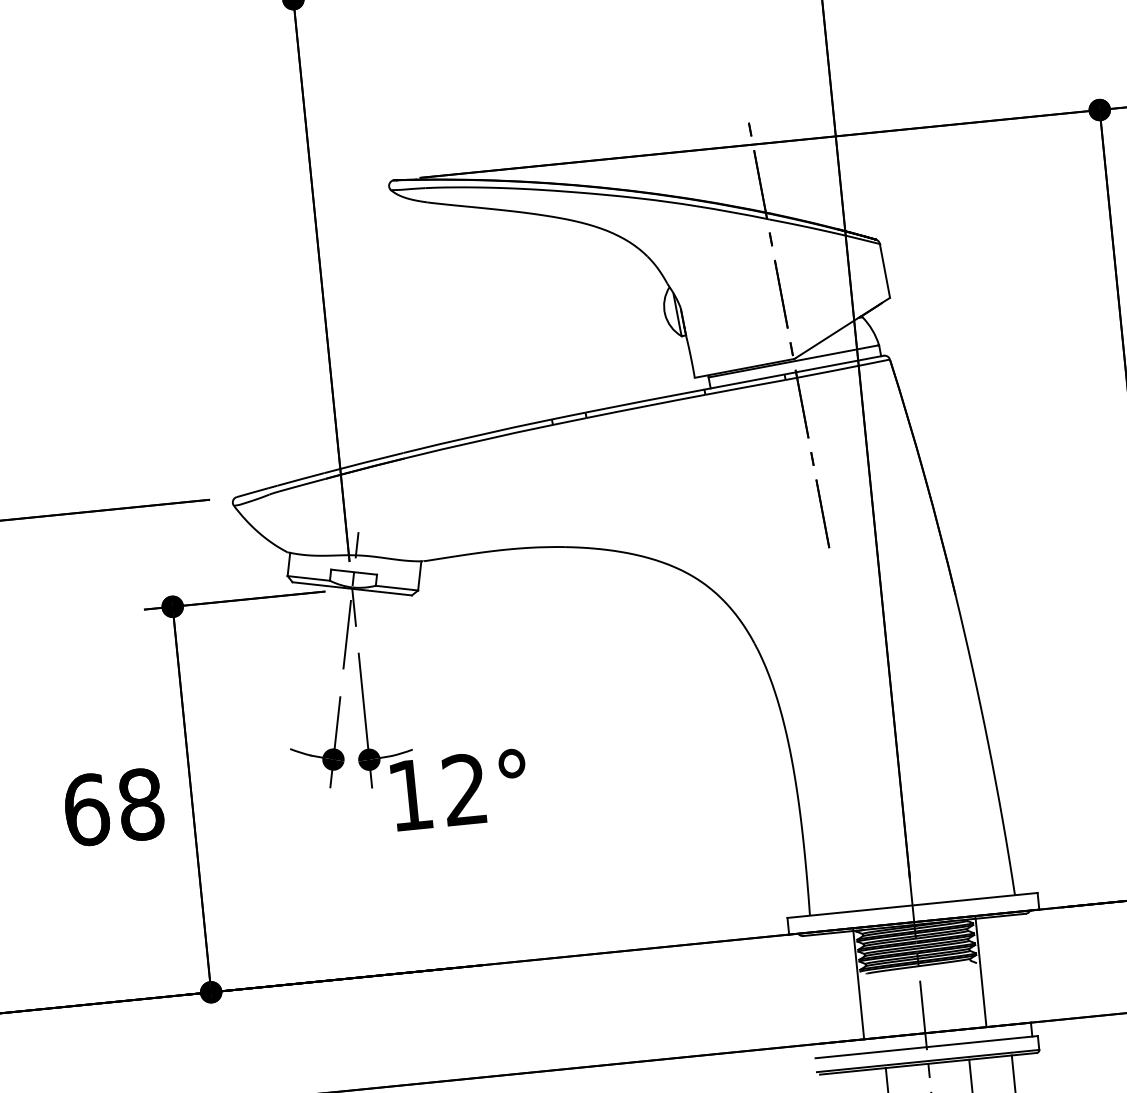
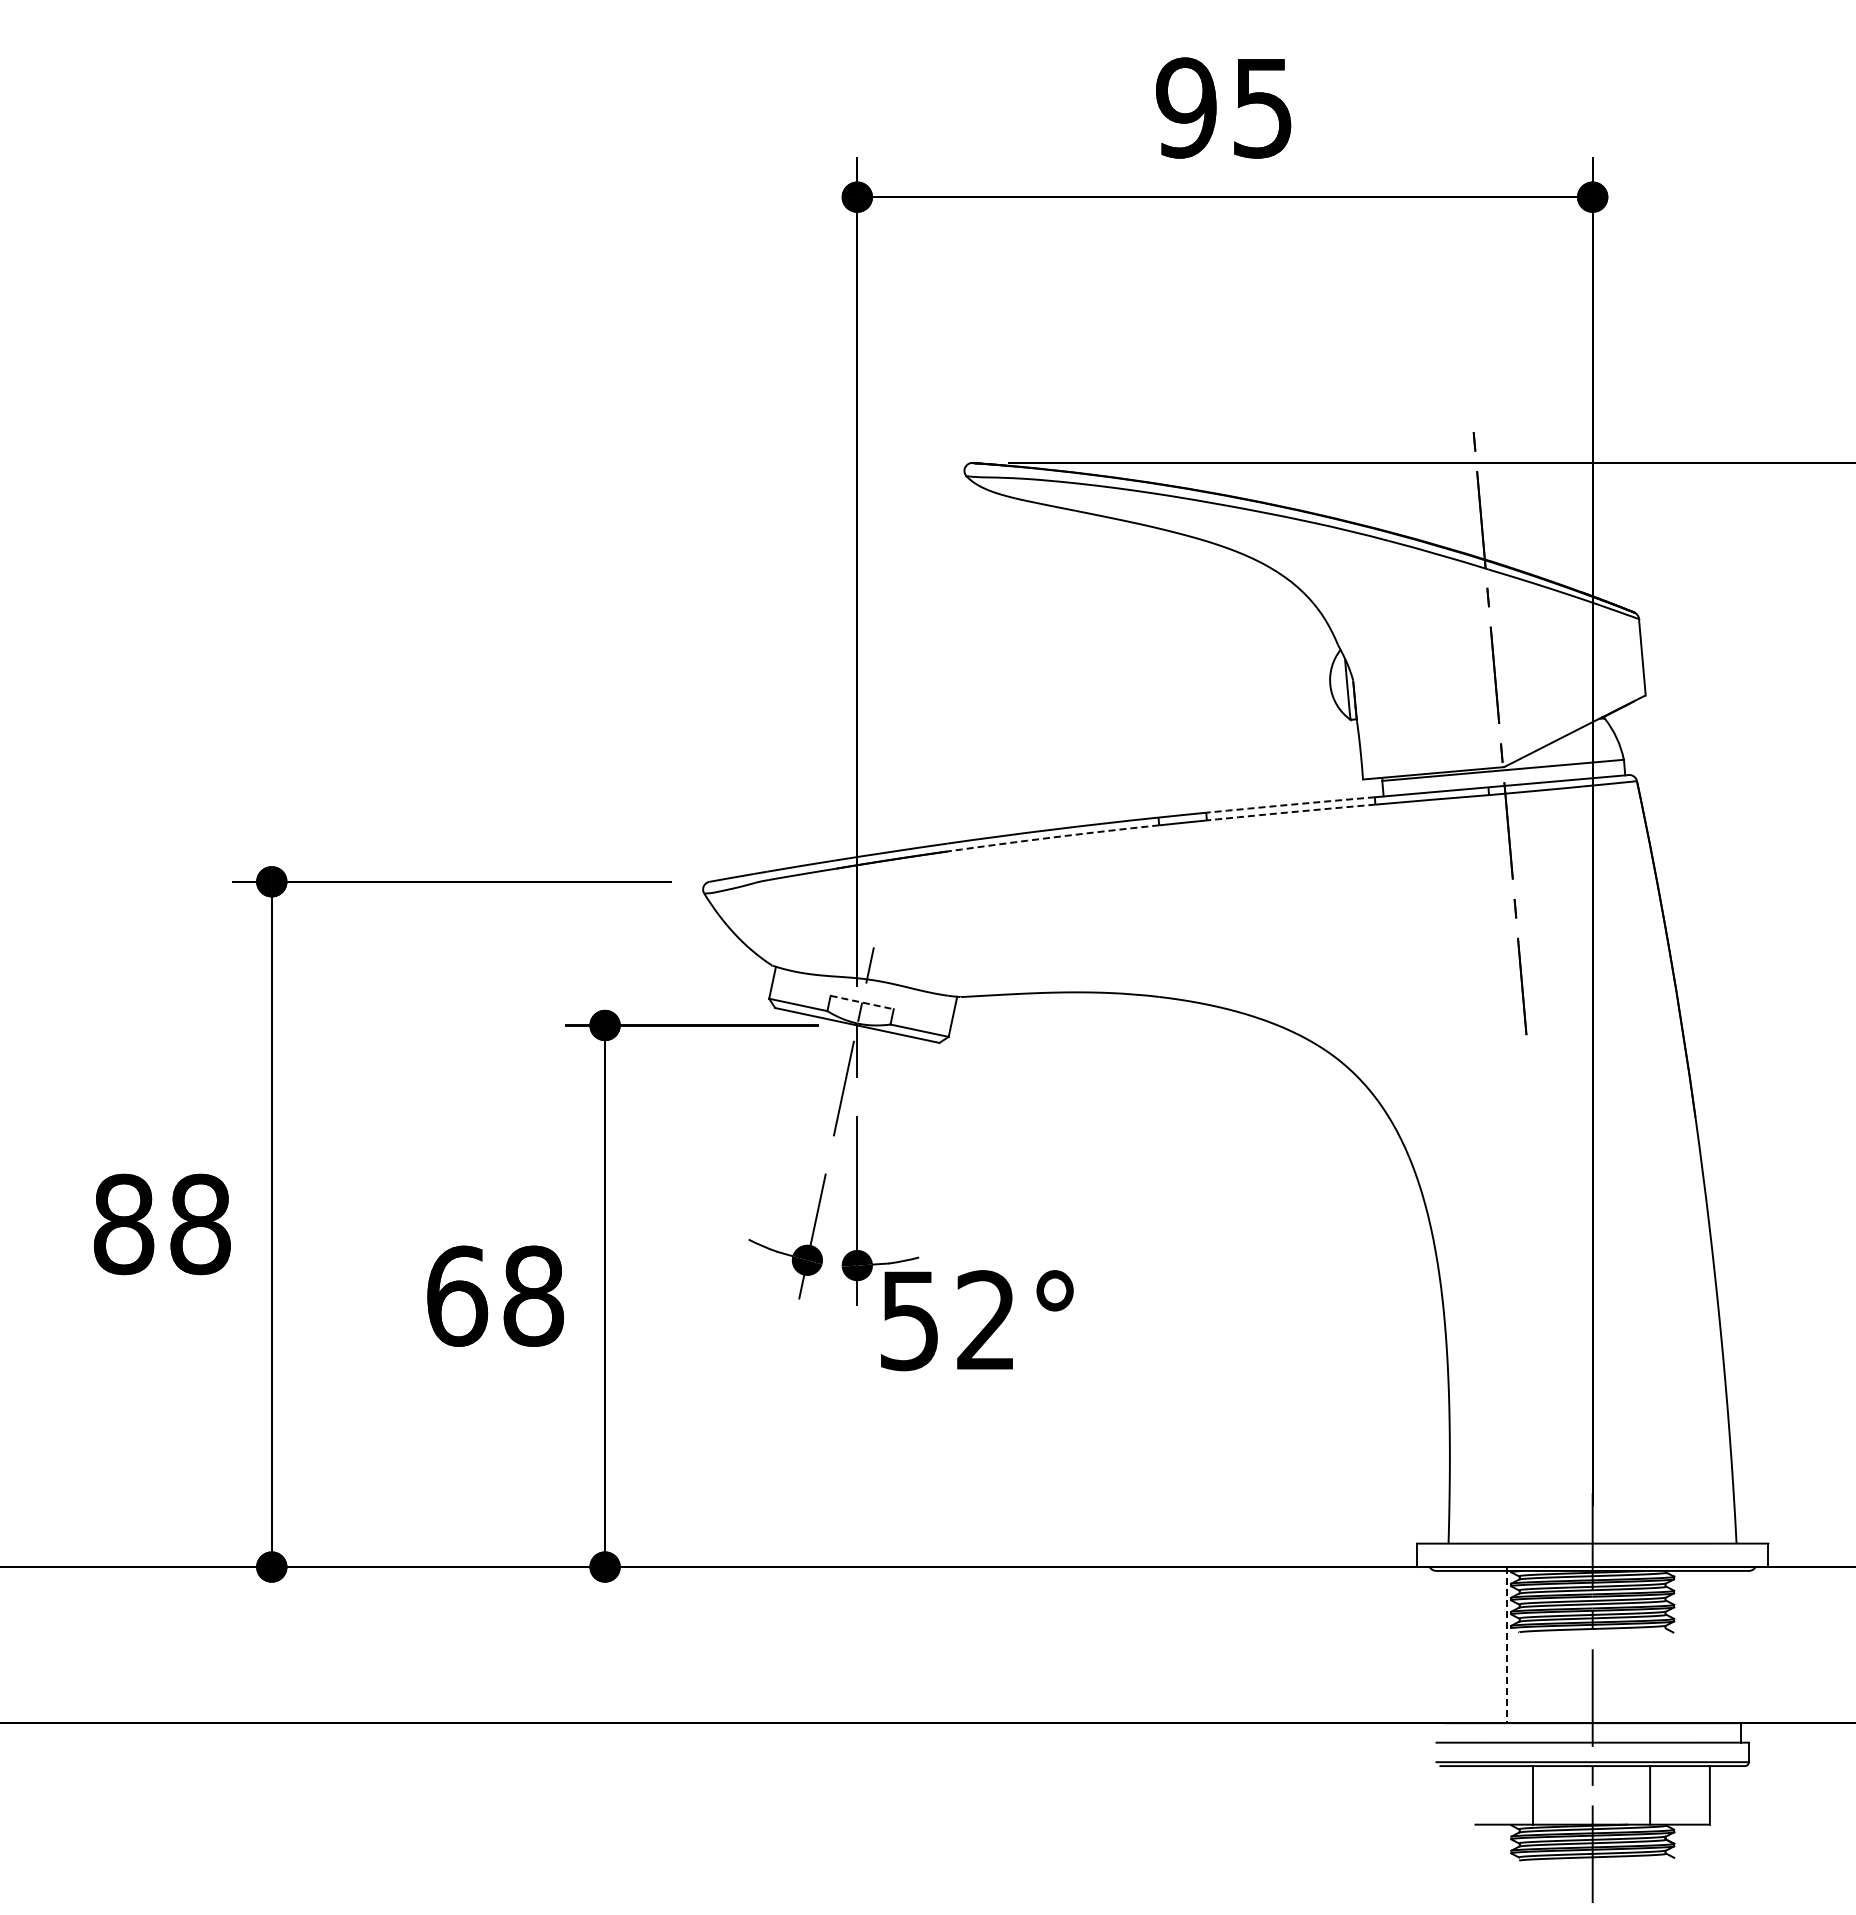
arc: (644, 400) -> (1290, 804), solid -> dashed
arc: (646, 406) -> (1291, 812), solid -> dashed
arc: (478, 441) -> (1053, 837), solid -> dashed
line: (354, 572) -> (862, 1002), solid -> dashed
text: (410, 795) -> (909, 1321), 12° -> 52°
line: (980, 971) -> (1678, 1644), removed
line: (858, 984) -> (1506, 1645), solid -> dashed

